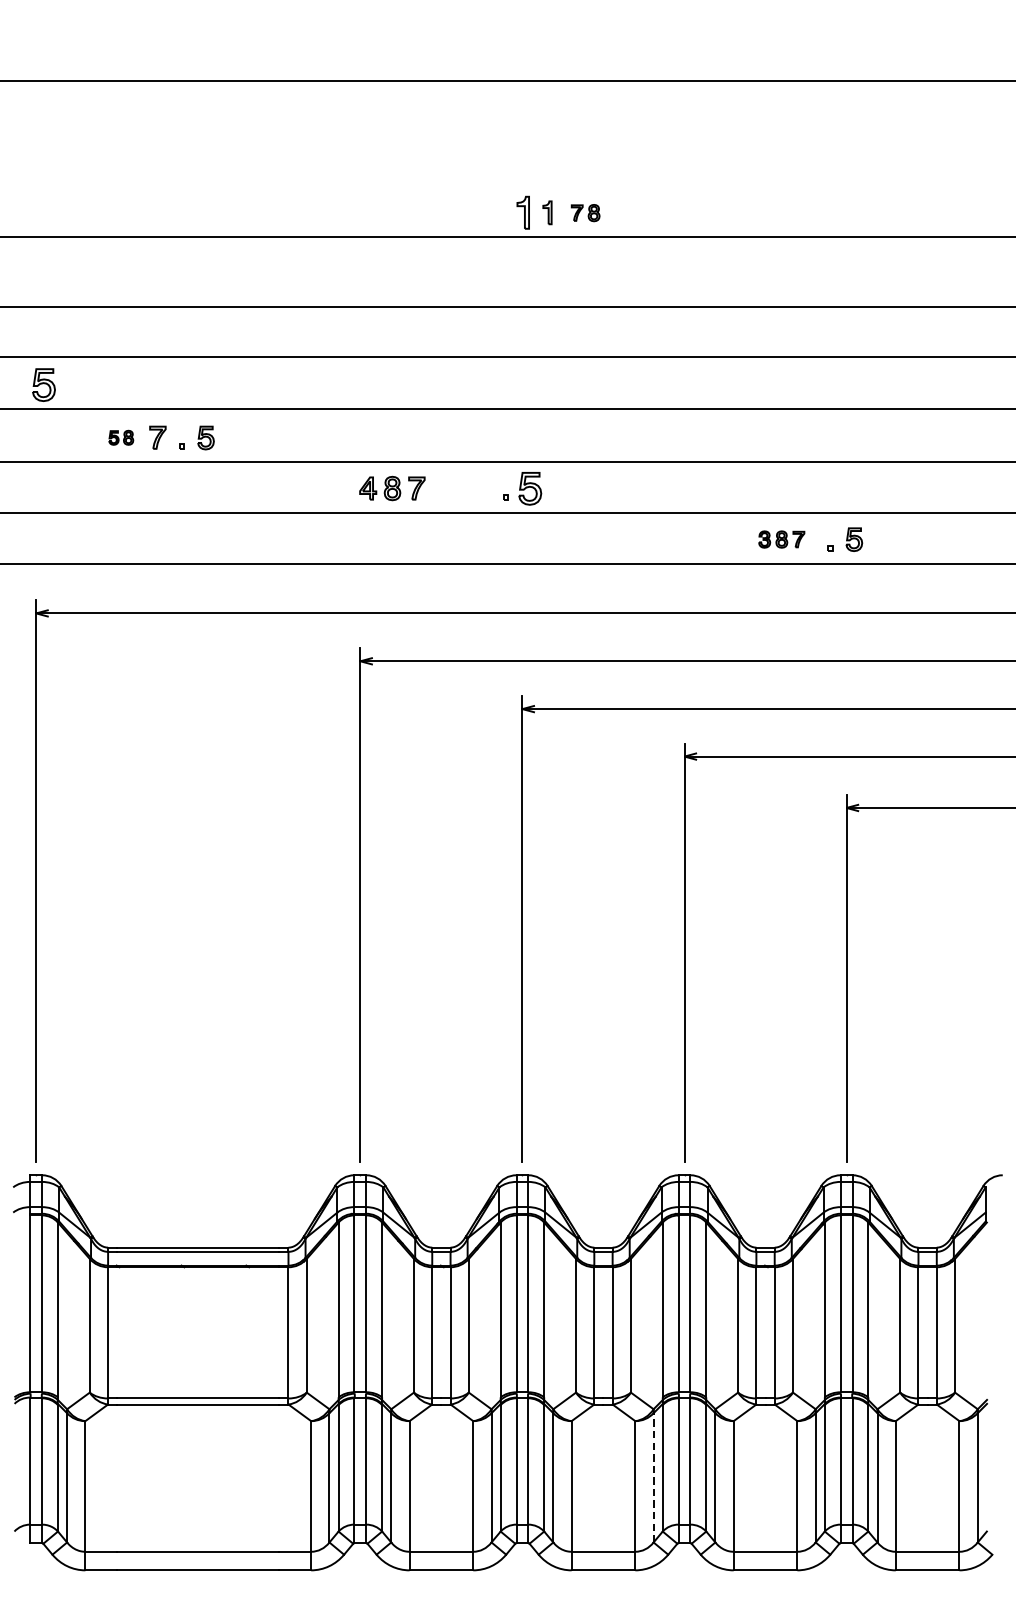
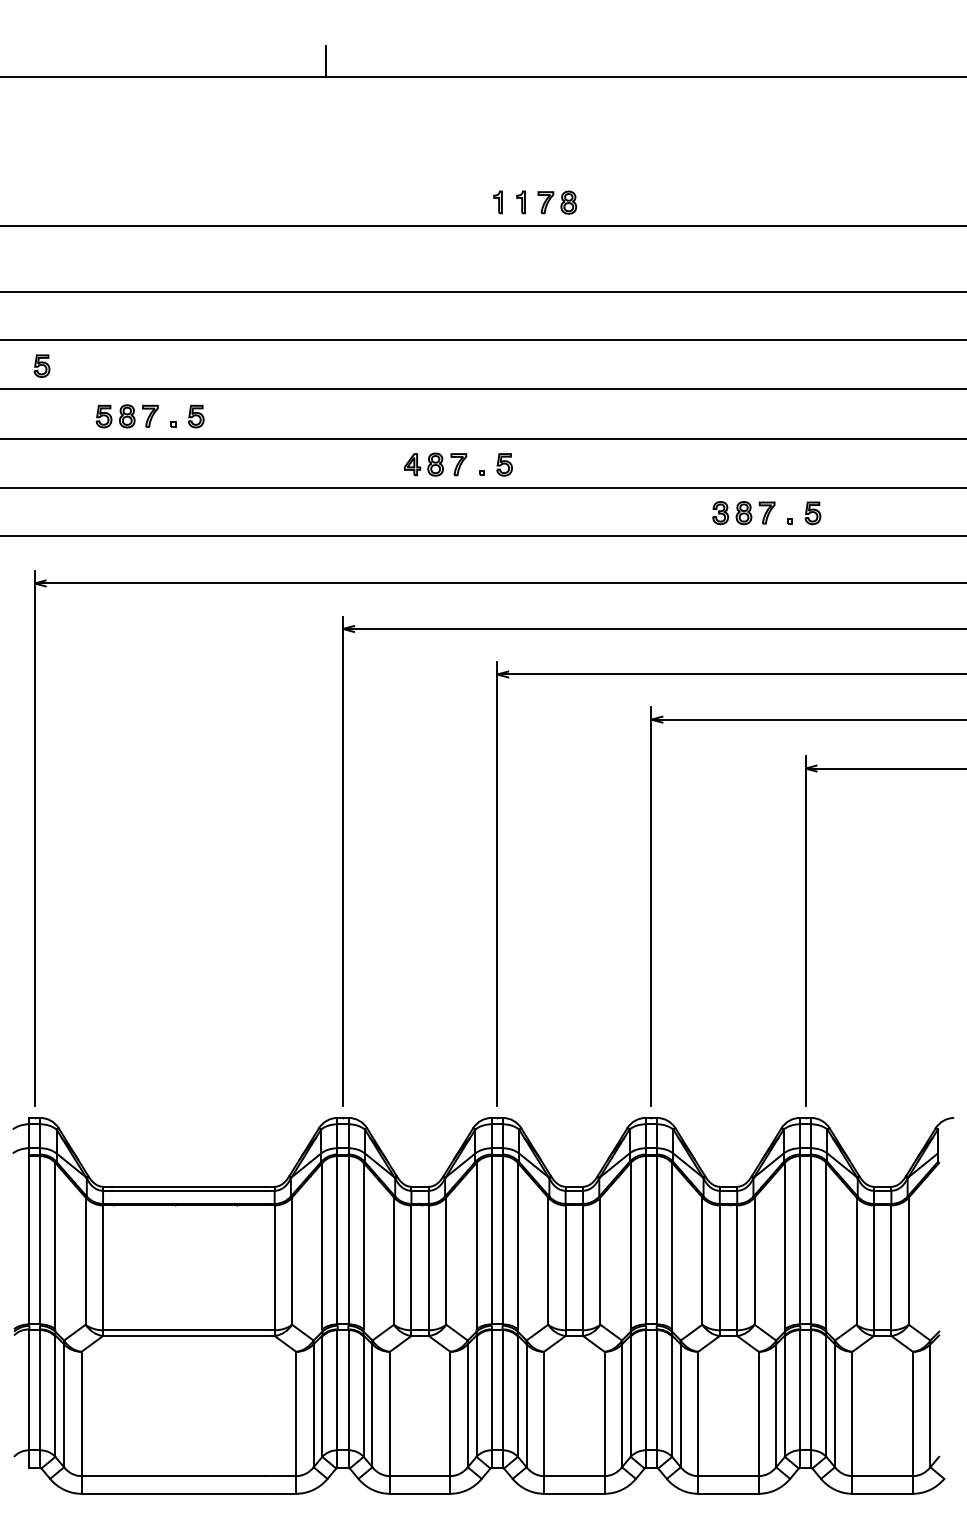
line: (342, 64) -> (326, 61), added
part: (522, 212) -> (497, 202), size x0.71
part: (585, 212) -> (557, 202), size x1.43
part: (43, 384) -> (41, 365), size x0.71
part: (121, 437) -> (115, 416), size x1.67
part: (392, 488) -> (435, 464), moved
part: (530, 488) -> (504, 464), size x0.71
part: (781, 539) -> (743, 513), size x1.43
line: (654, 1477) -> (622, 1405), dashed -> solid

